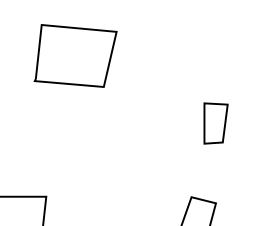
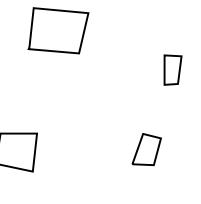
part: (215, 122) -> (172, 69), moved

